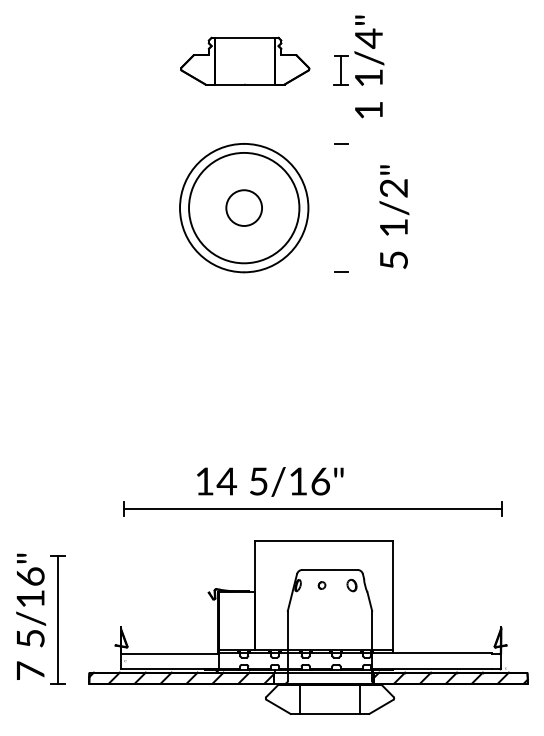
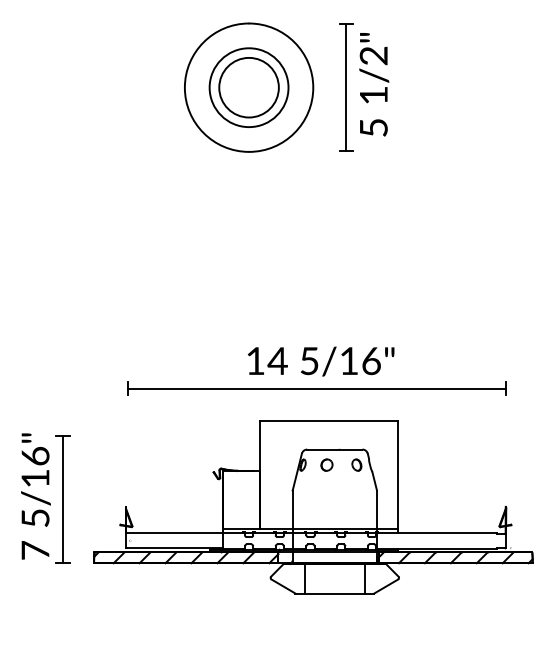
circle: (243, 207) -> (248, 87), size x0.71
circle: (244, 207) -> (249, 87), size x1.67
line: (341, 207) -> (346, 87), added
text: (394, 216) -> (374, 84), moved
text: (270, 481) -> (321, 361), moved
part: (321, 585) -> (326, 465), size x1.67

